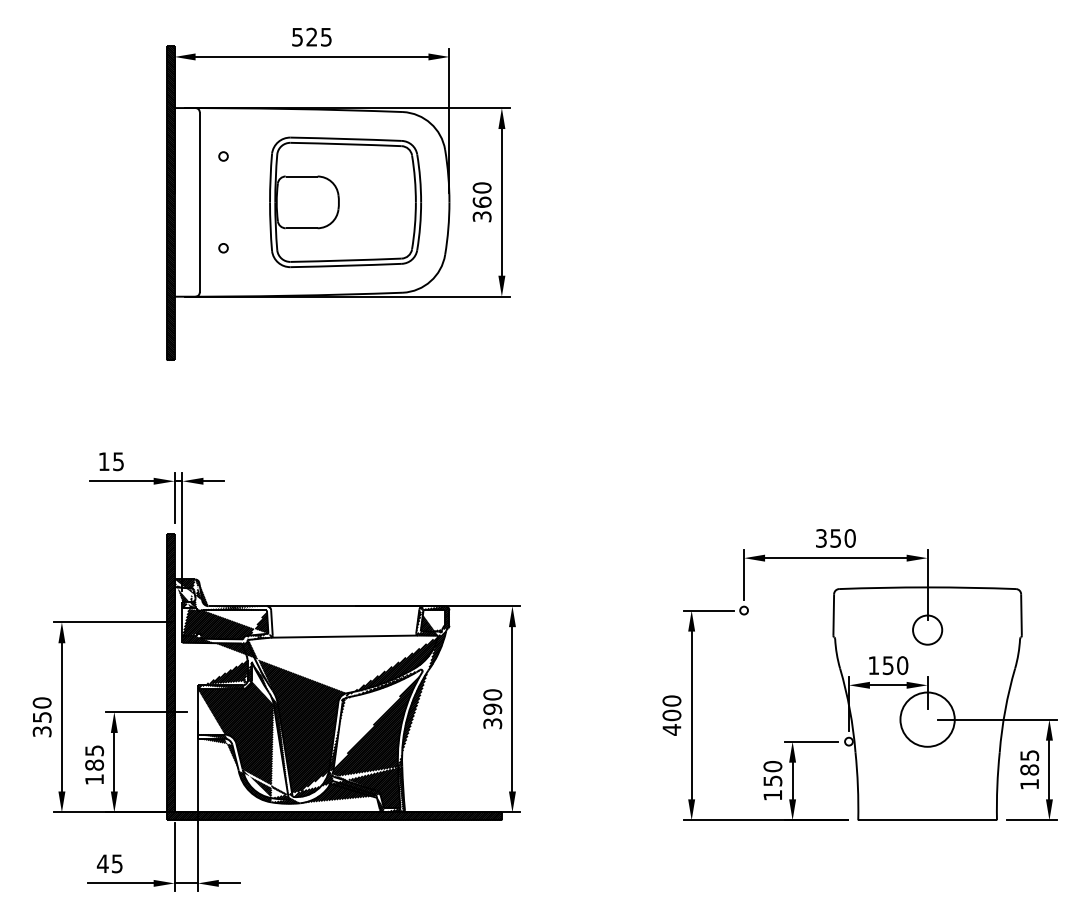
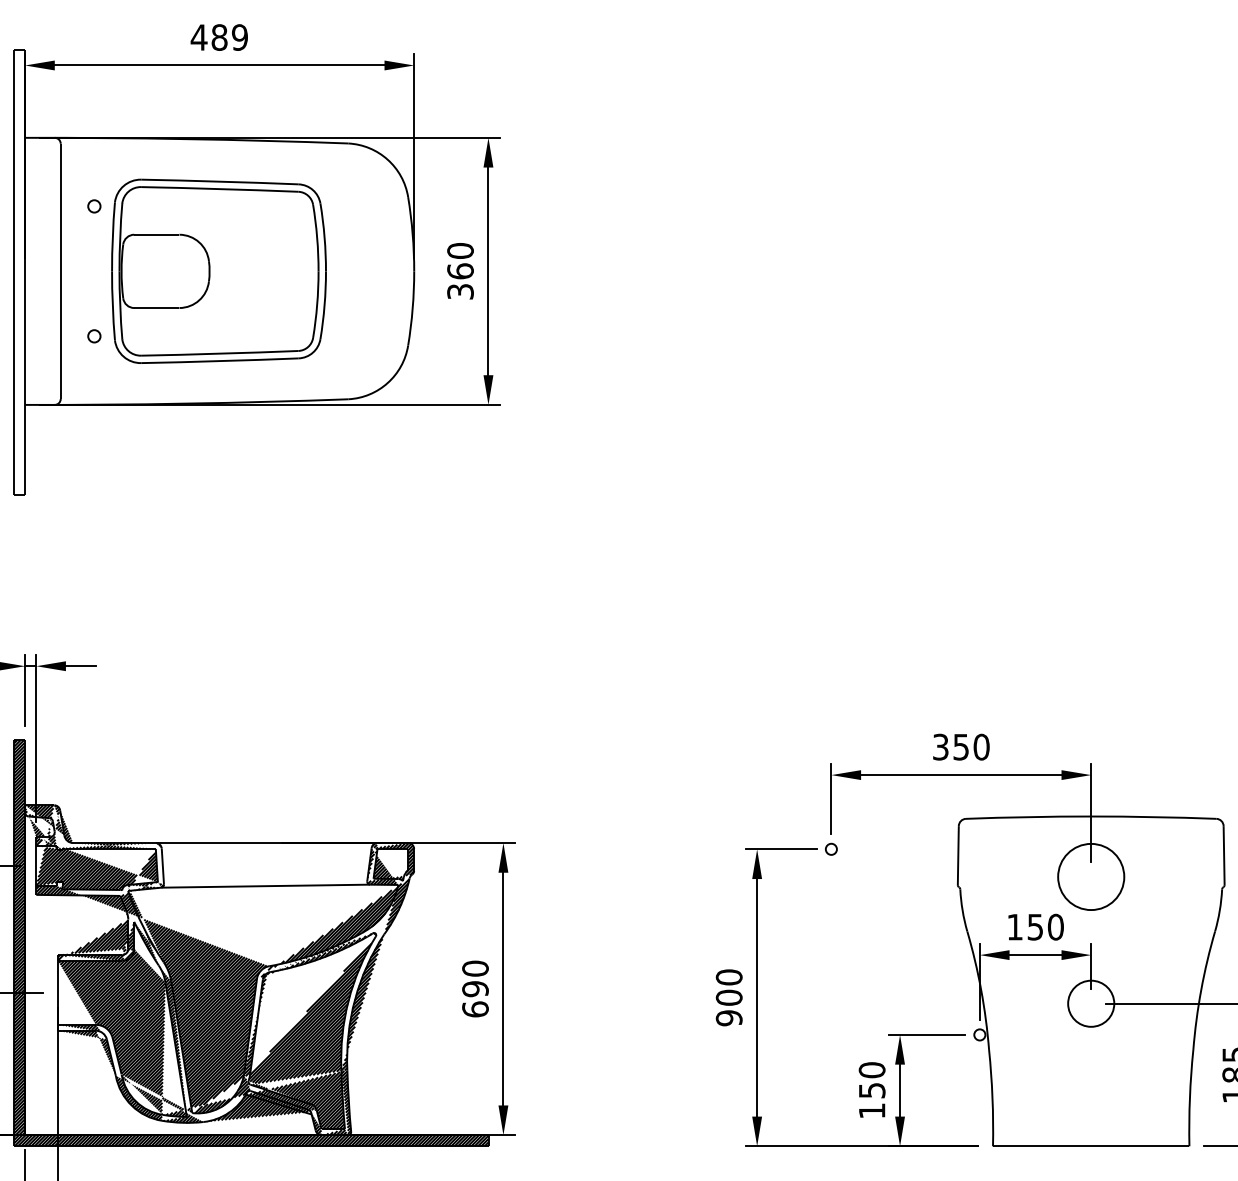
text: (311, 36) -> (218, 36), 525 -> 489
hatch: (170, 202) -> (19, 271), removed
part: (345, 202) -> (218, 271), moved
circle: (927, 629) -> (1091, 876), size x1.6
circle: (927, 719) -> (1091, 1003), size x0.6
text: (492, 723) -> (475, 1009), 390 -> 690
text: (671, 729) -> (728, 1017), 400 -> 900

